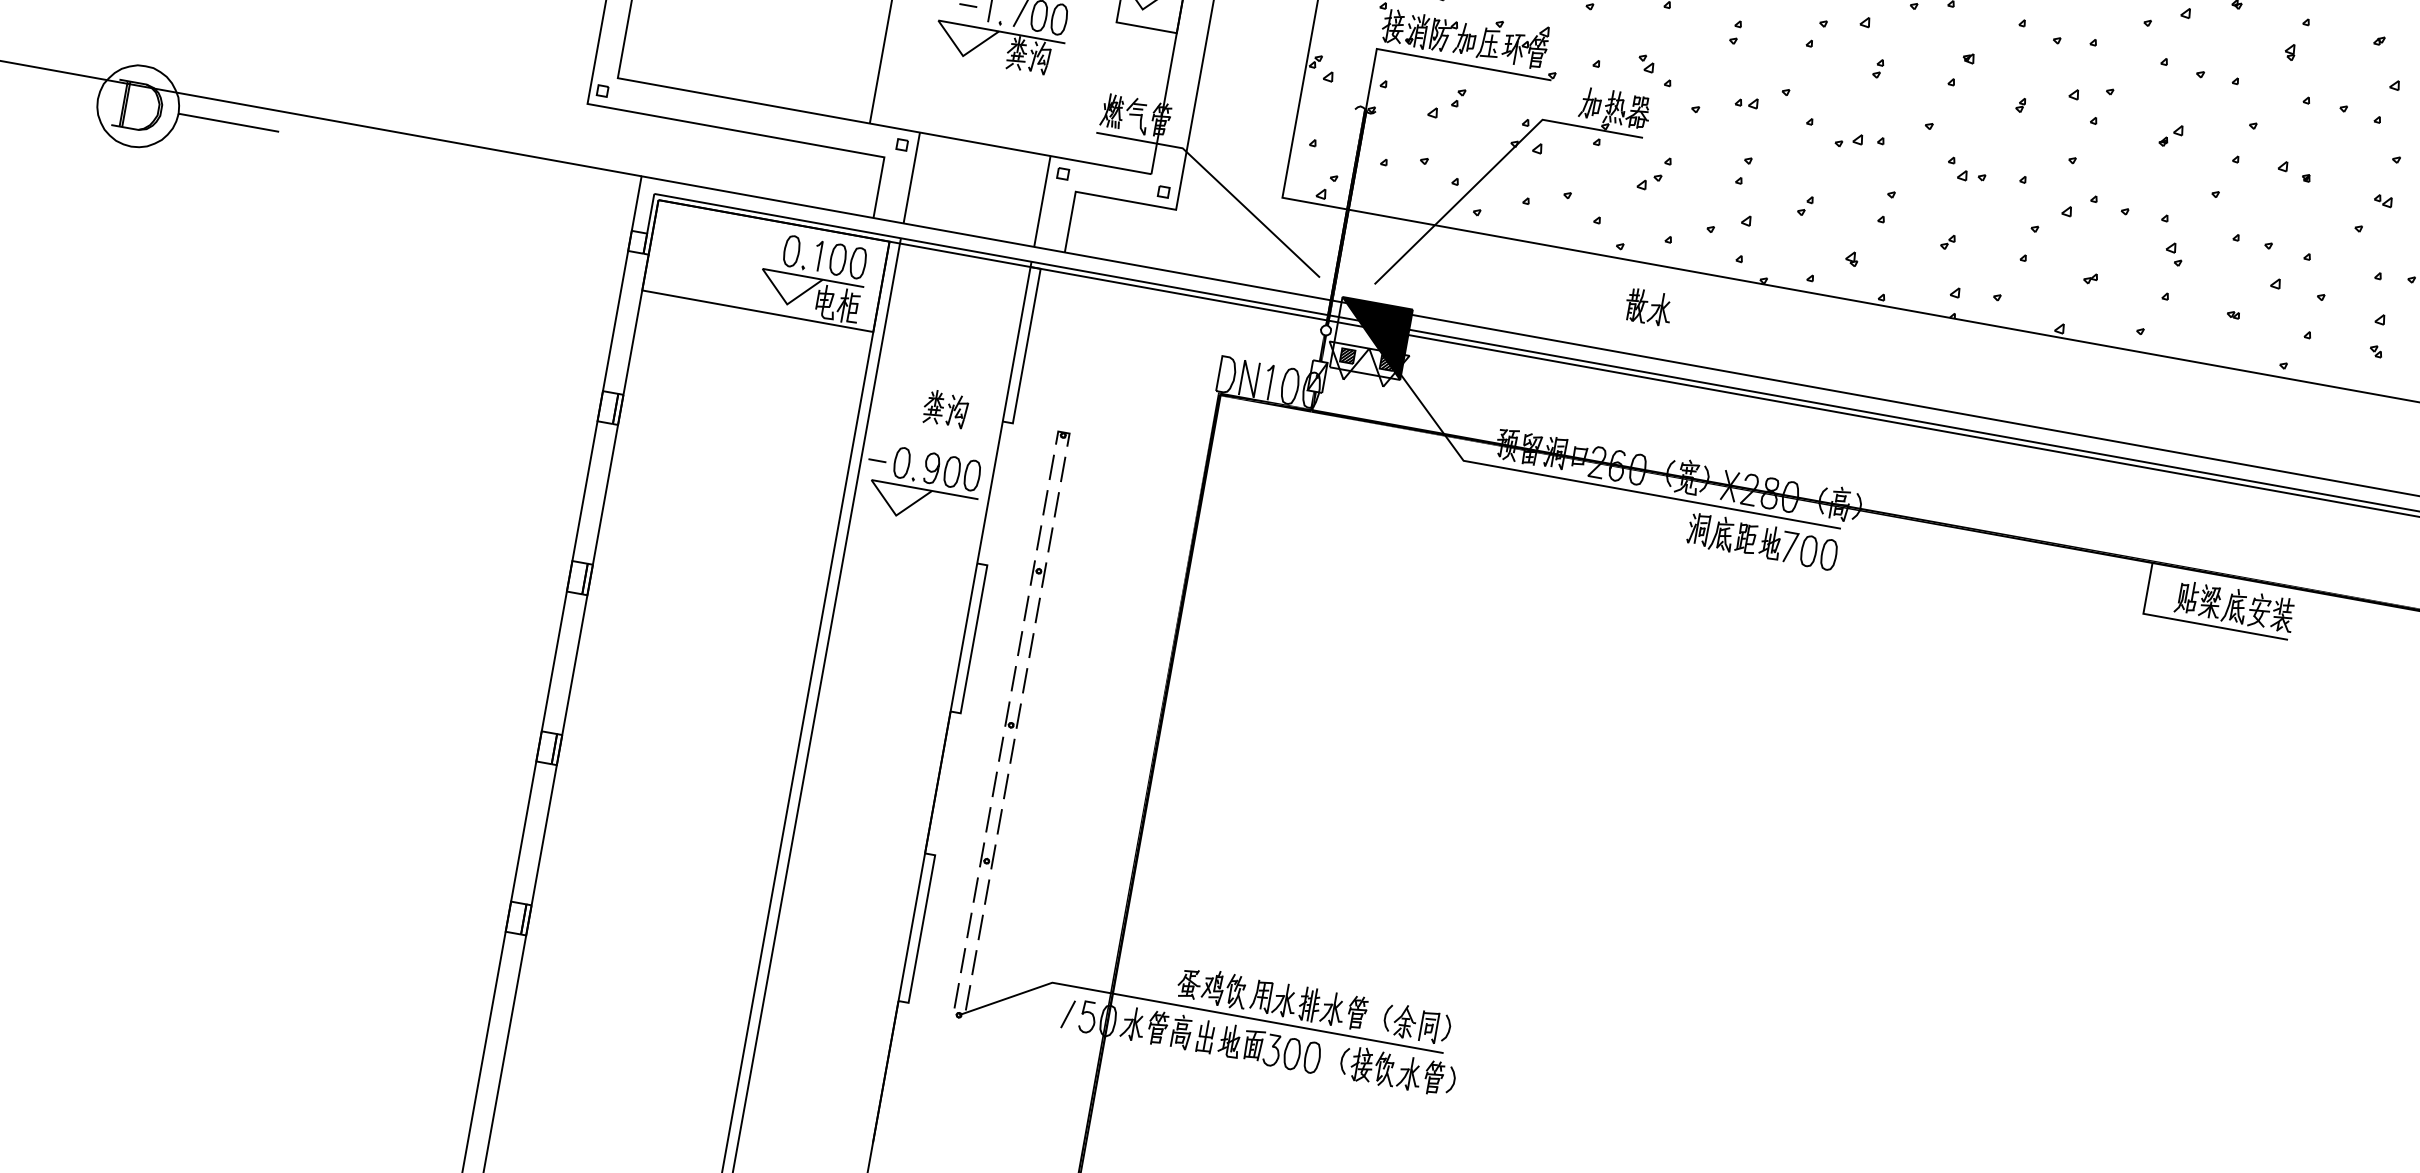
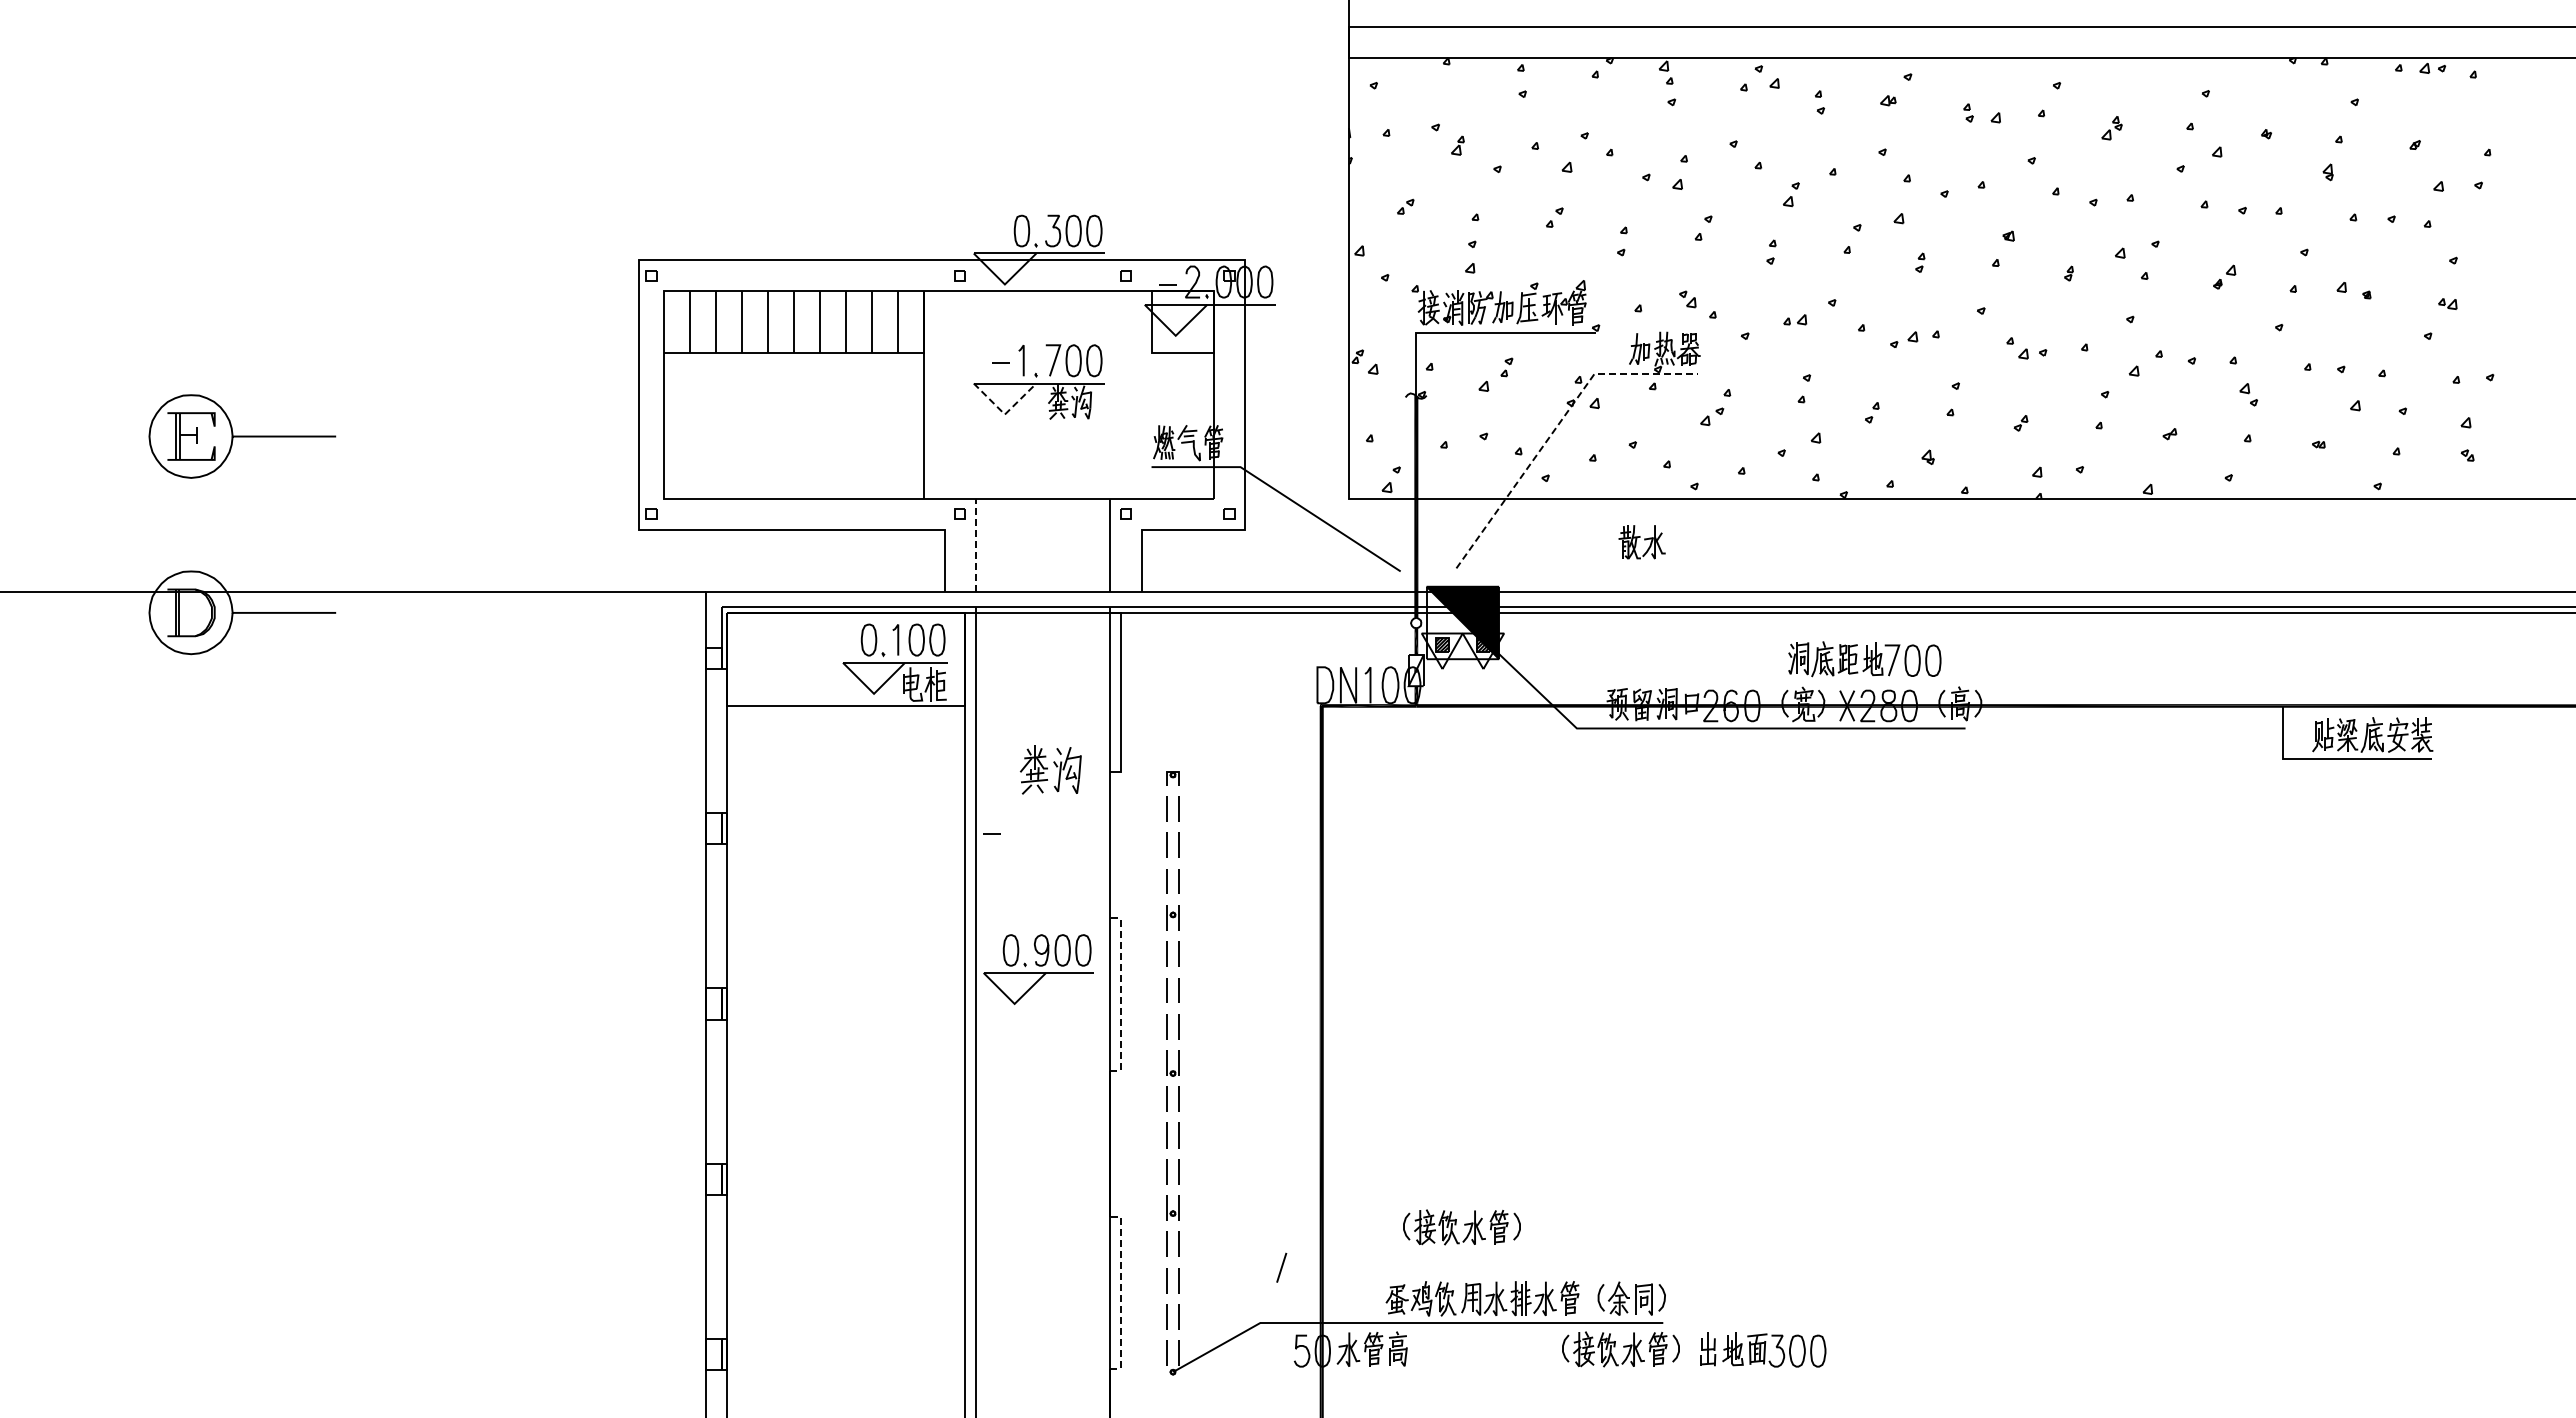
line: (962, 55) -> (1004, 414), solid -> dashed
line: (1495, 165) -> (1555, 428), solid -> dashed
line: (911, 178) -> (975, 545), solid -> dashed
part: (1648, 307) -> (1641, 542), moved
part: (945, 408) -> (1050, 769), size x1.4
part: (925, 486) -> (1038, 969), moved
part: (1762, 541) -> (1864, 659), moved
line: (974, 638) -> (1120, 993), solid -> dashed
part: (1264, 925) -> (1461, 1227), added
line: (921, 928) -> (1120, 1292), solid -> dashed
line: (1067, 1014) -> (1281, 1267), moved
part: (1259, 1046) -> (1763, 1349), moved

